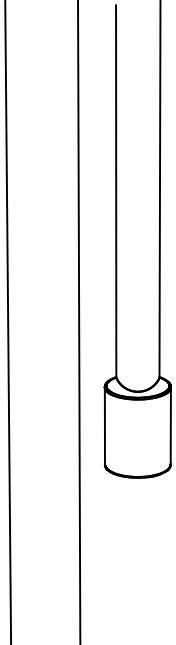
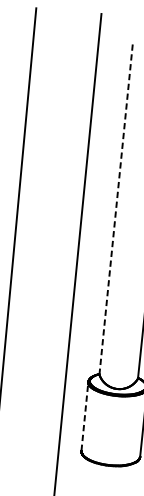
line: (116, 191) -> (116, 208), solid -> dashed
line: (104, 425) -> (84, 416), solid -> dashed

